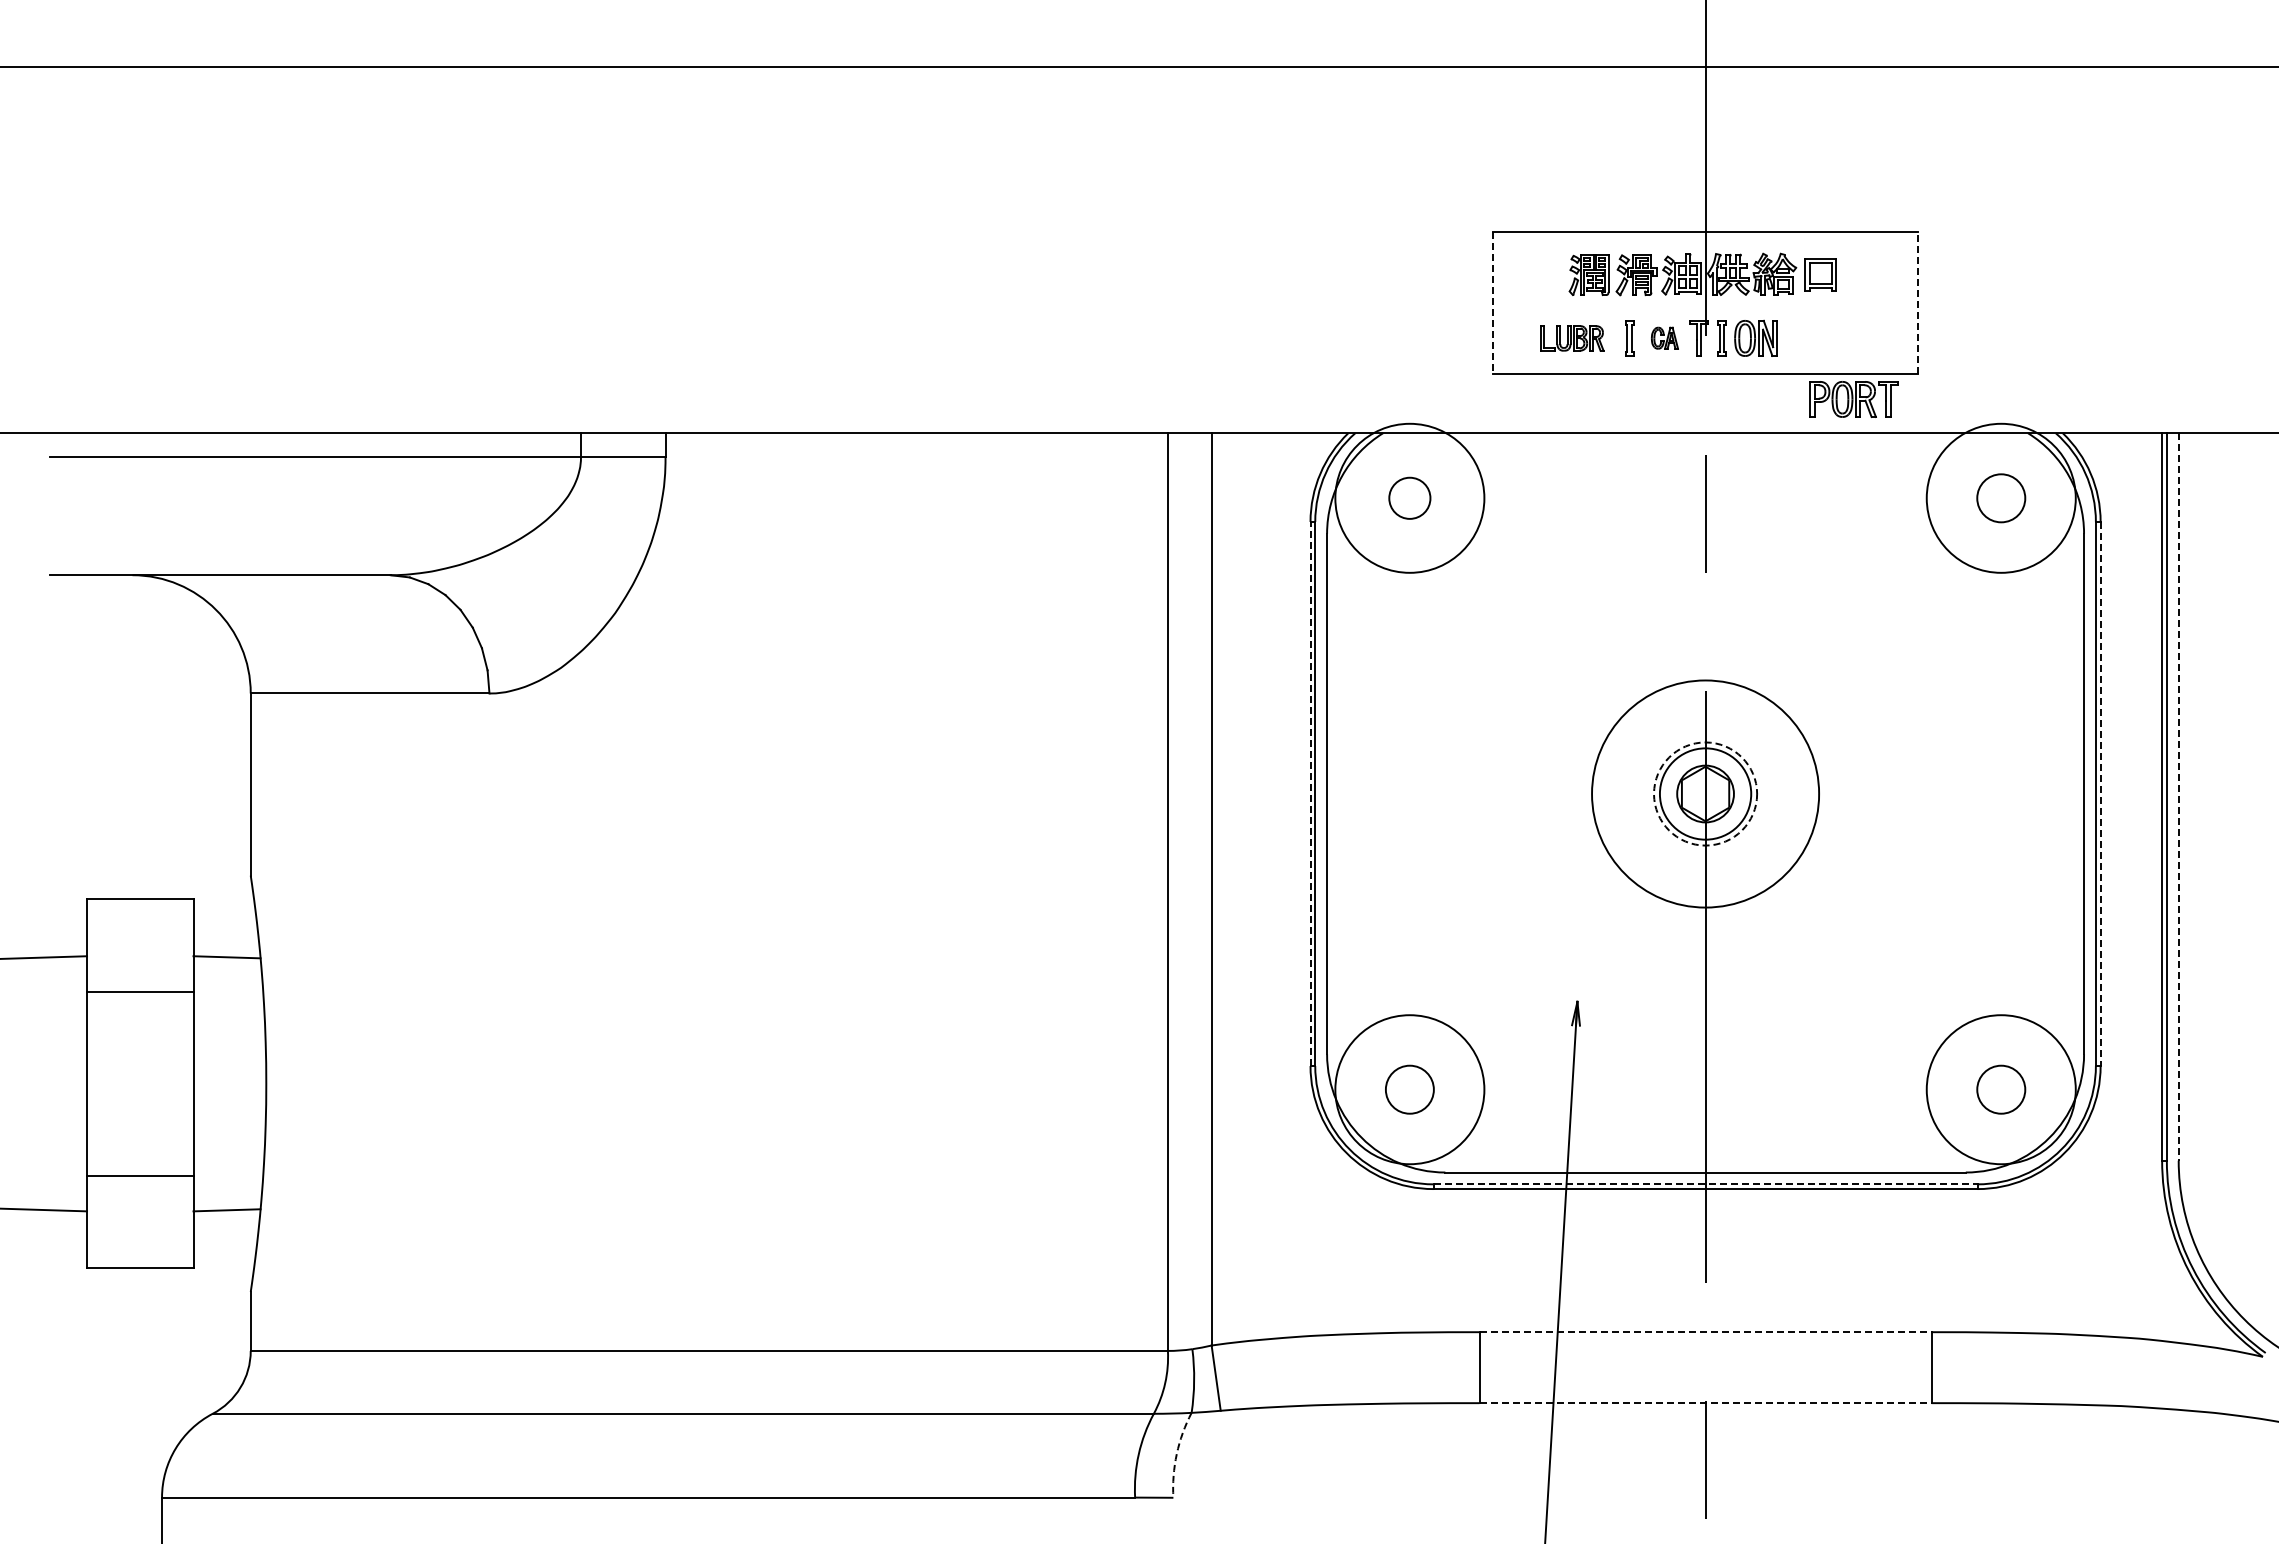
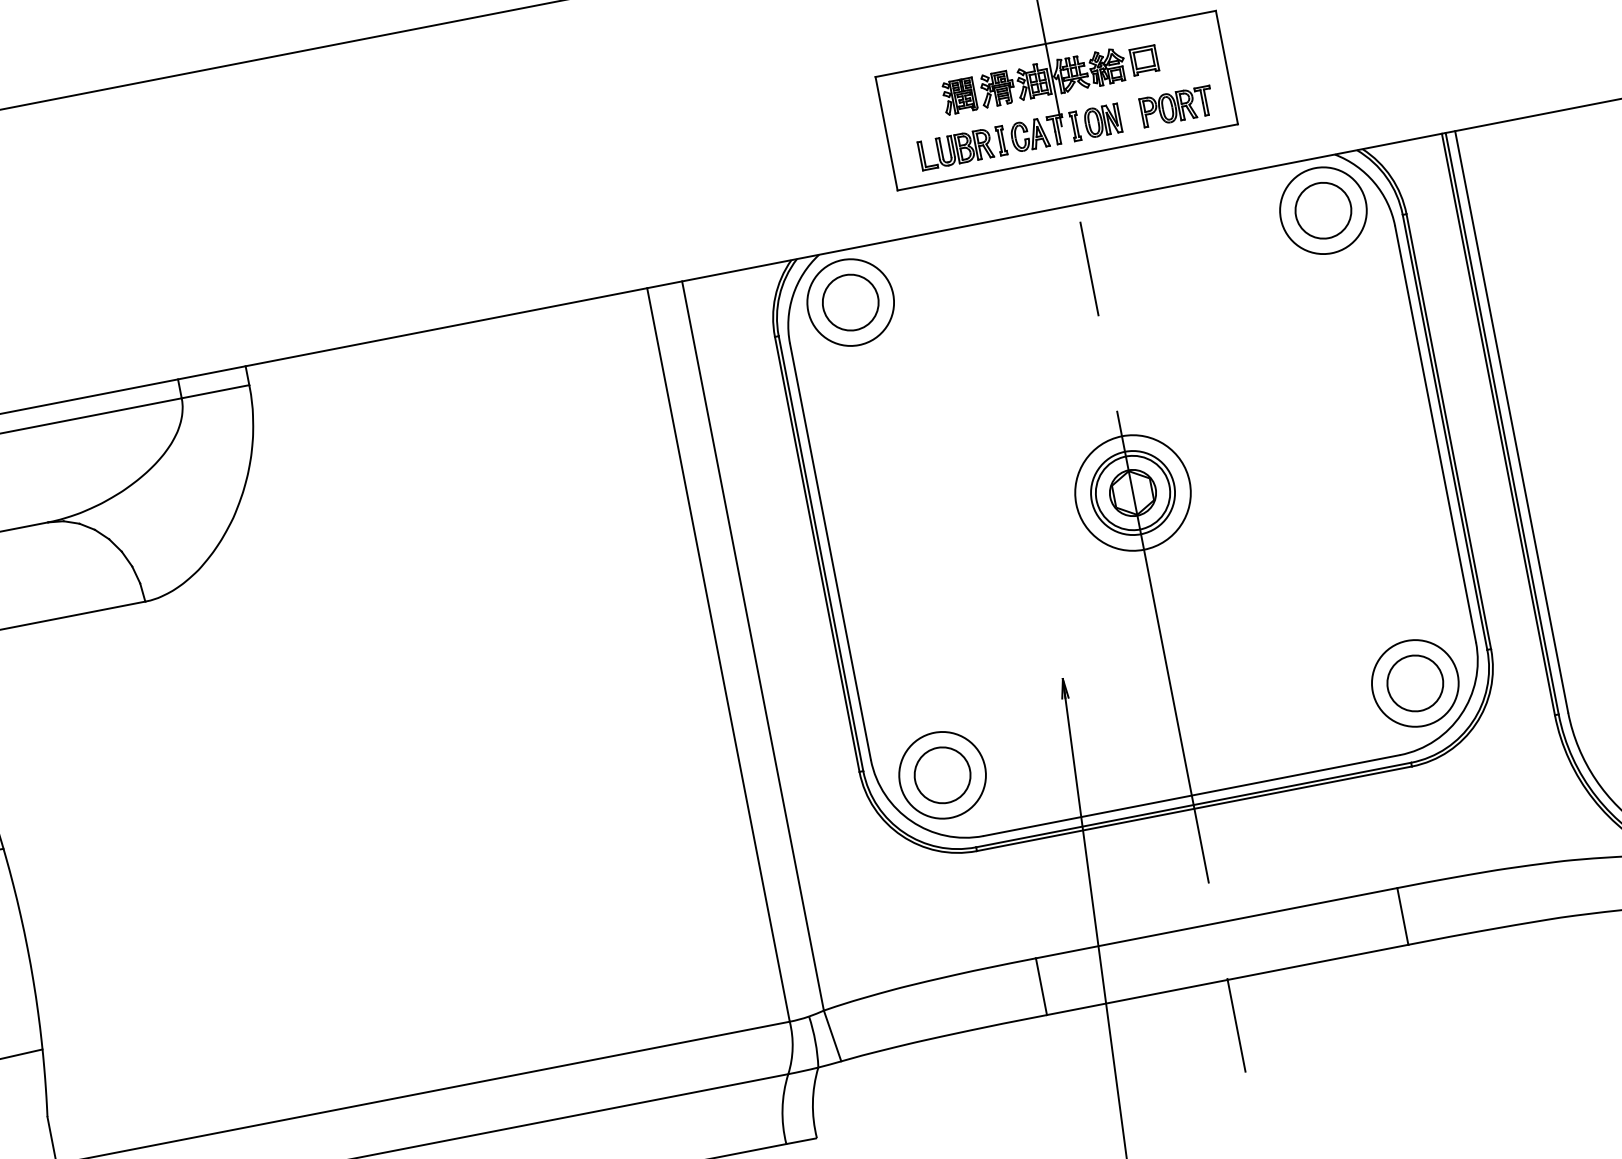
line: (1492, 303) -> (886, 134), dashed -> solid
line: (1918, 303) -> (1227, 67), dashed -> solid
part: (1664, 337) -> (1029, 134), size x1.67
part: (1572, 338) -> (955, 149), size x1.43
part: (1853, 399) -> (1176, 106), moved
circle: (1409, 498) -> (850, 302), size x0.71
circle: (1409, 498) -> (850, 302), size x1.67
circle: (2000, 498) -> (1322, 210), size x1.43
circle: (2001, 498) -> (1323, 210), size x0.71
line: (1310, 793) -> (817, 553), dashed -> solid
circle: (1705, 793) -> (1132, 492), dashed -> solid
circle: (1705, 793) -> (1132, 492), size x0.62
line: (2100, 794) -> (1448, 432), dashed -> solid
line: (2178, 796) -> (1511, 421), dashed -> solid
circle: (1409, 1089) -> (942, 775), size x0.71
circle: (1409, 1089) -> (942, 775), size x1.43
circle: (2000, 1089) -> (1414, 683), size x1.43
circle: (2001, 1089) -> (1415, 683), size x0.71
line: (1706, 1184) -> (1194, 805), dashed -> solid
line: (1706, 1332) -> (1217, 923), dashed -> solid
line: (1706, 1403) -> (1228, 980), dashed -> solid
arc: (1176, 1454) -> (812, 1103), dashed -> solid

